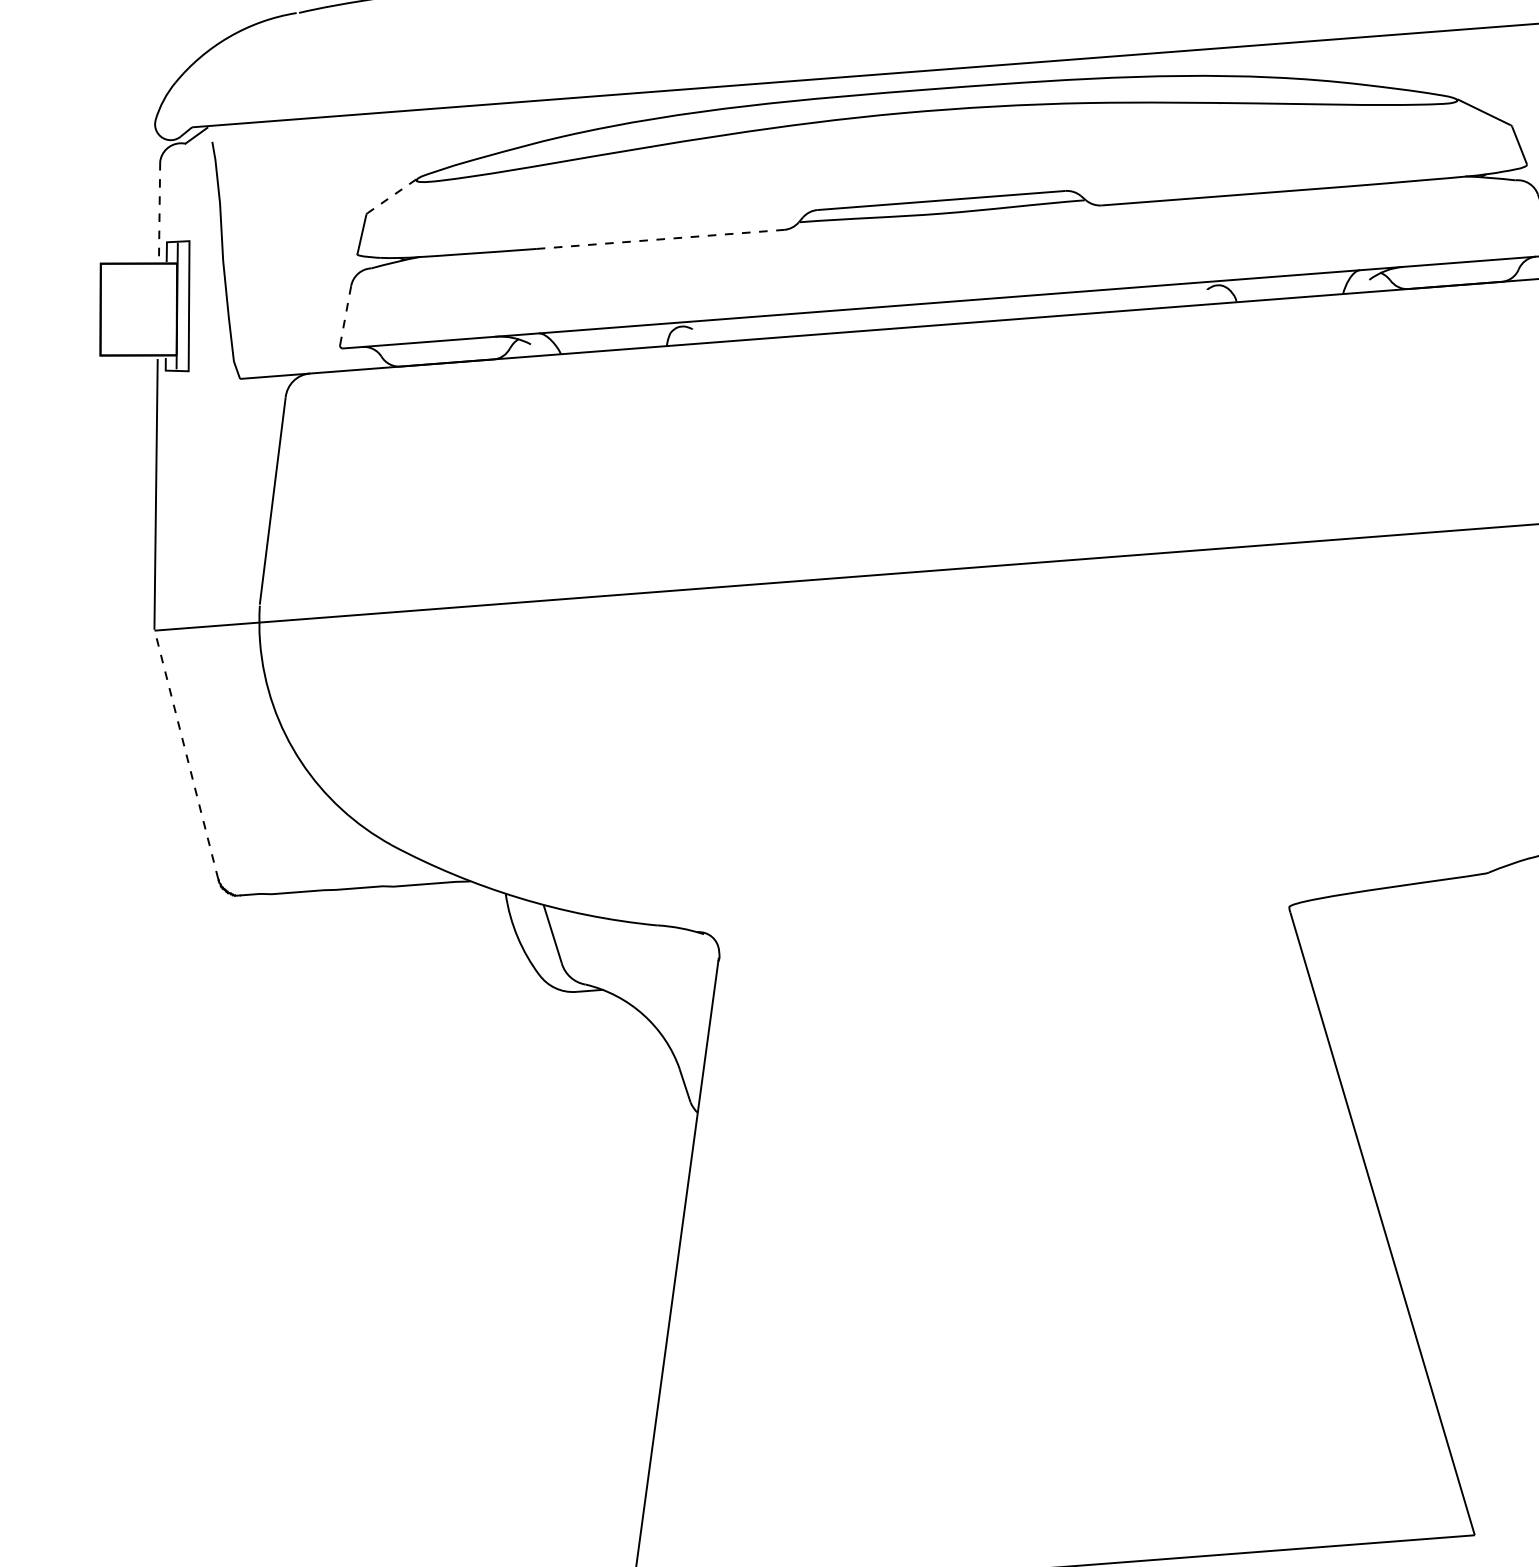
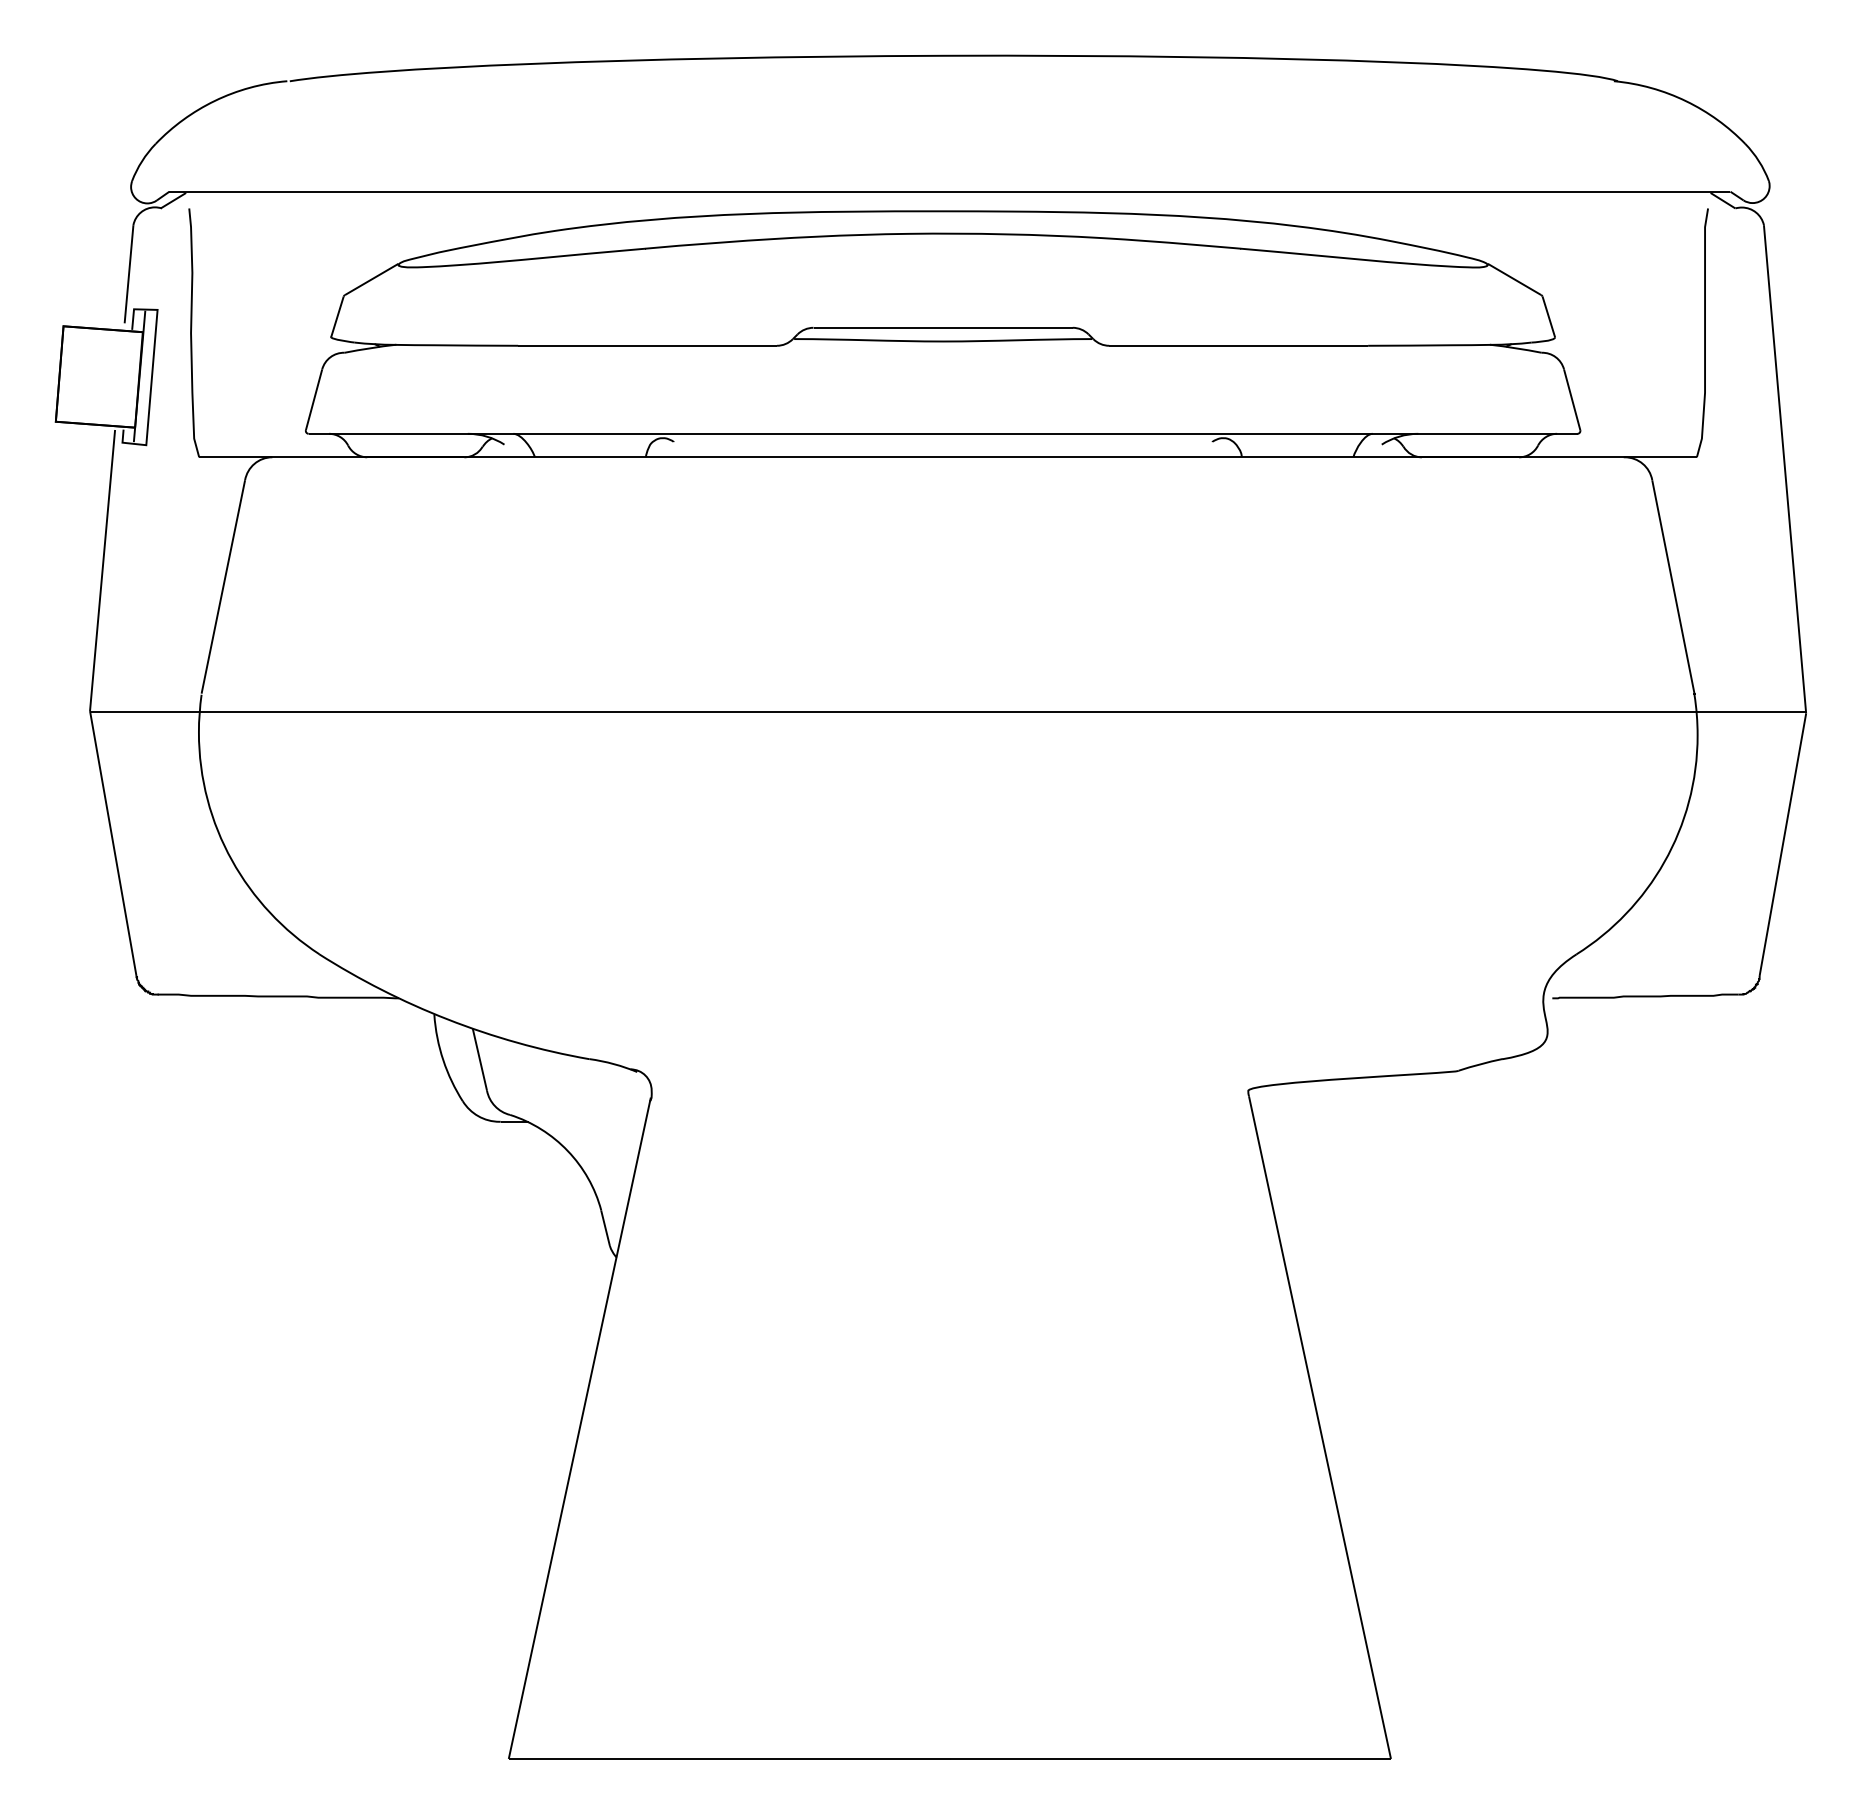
line: (391, 196) -> (371, 279), dashed -> solid
line: (160, 209) -> (129, 274), dashed -> solid
line: (661, 239) -> (648, 345), dashed -> solid
line: (346, 315) -> (314, 399), dashed -> solid
line: (186, 754) -> (113, 843), dashed -> solid

